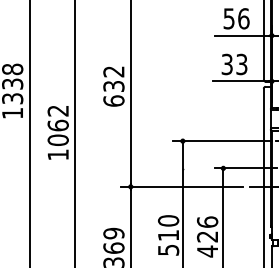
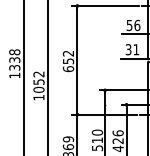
text: (242, 64) -> (136, 49), 33 -> 31
text: (112, 84) -> (67, 60), 632 -> 652
text: (57, 126) -> (38, 82), 1062 -> 1052

